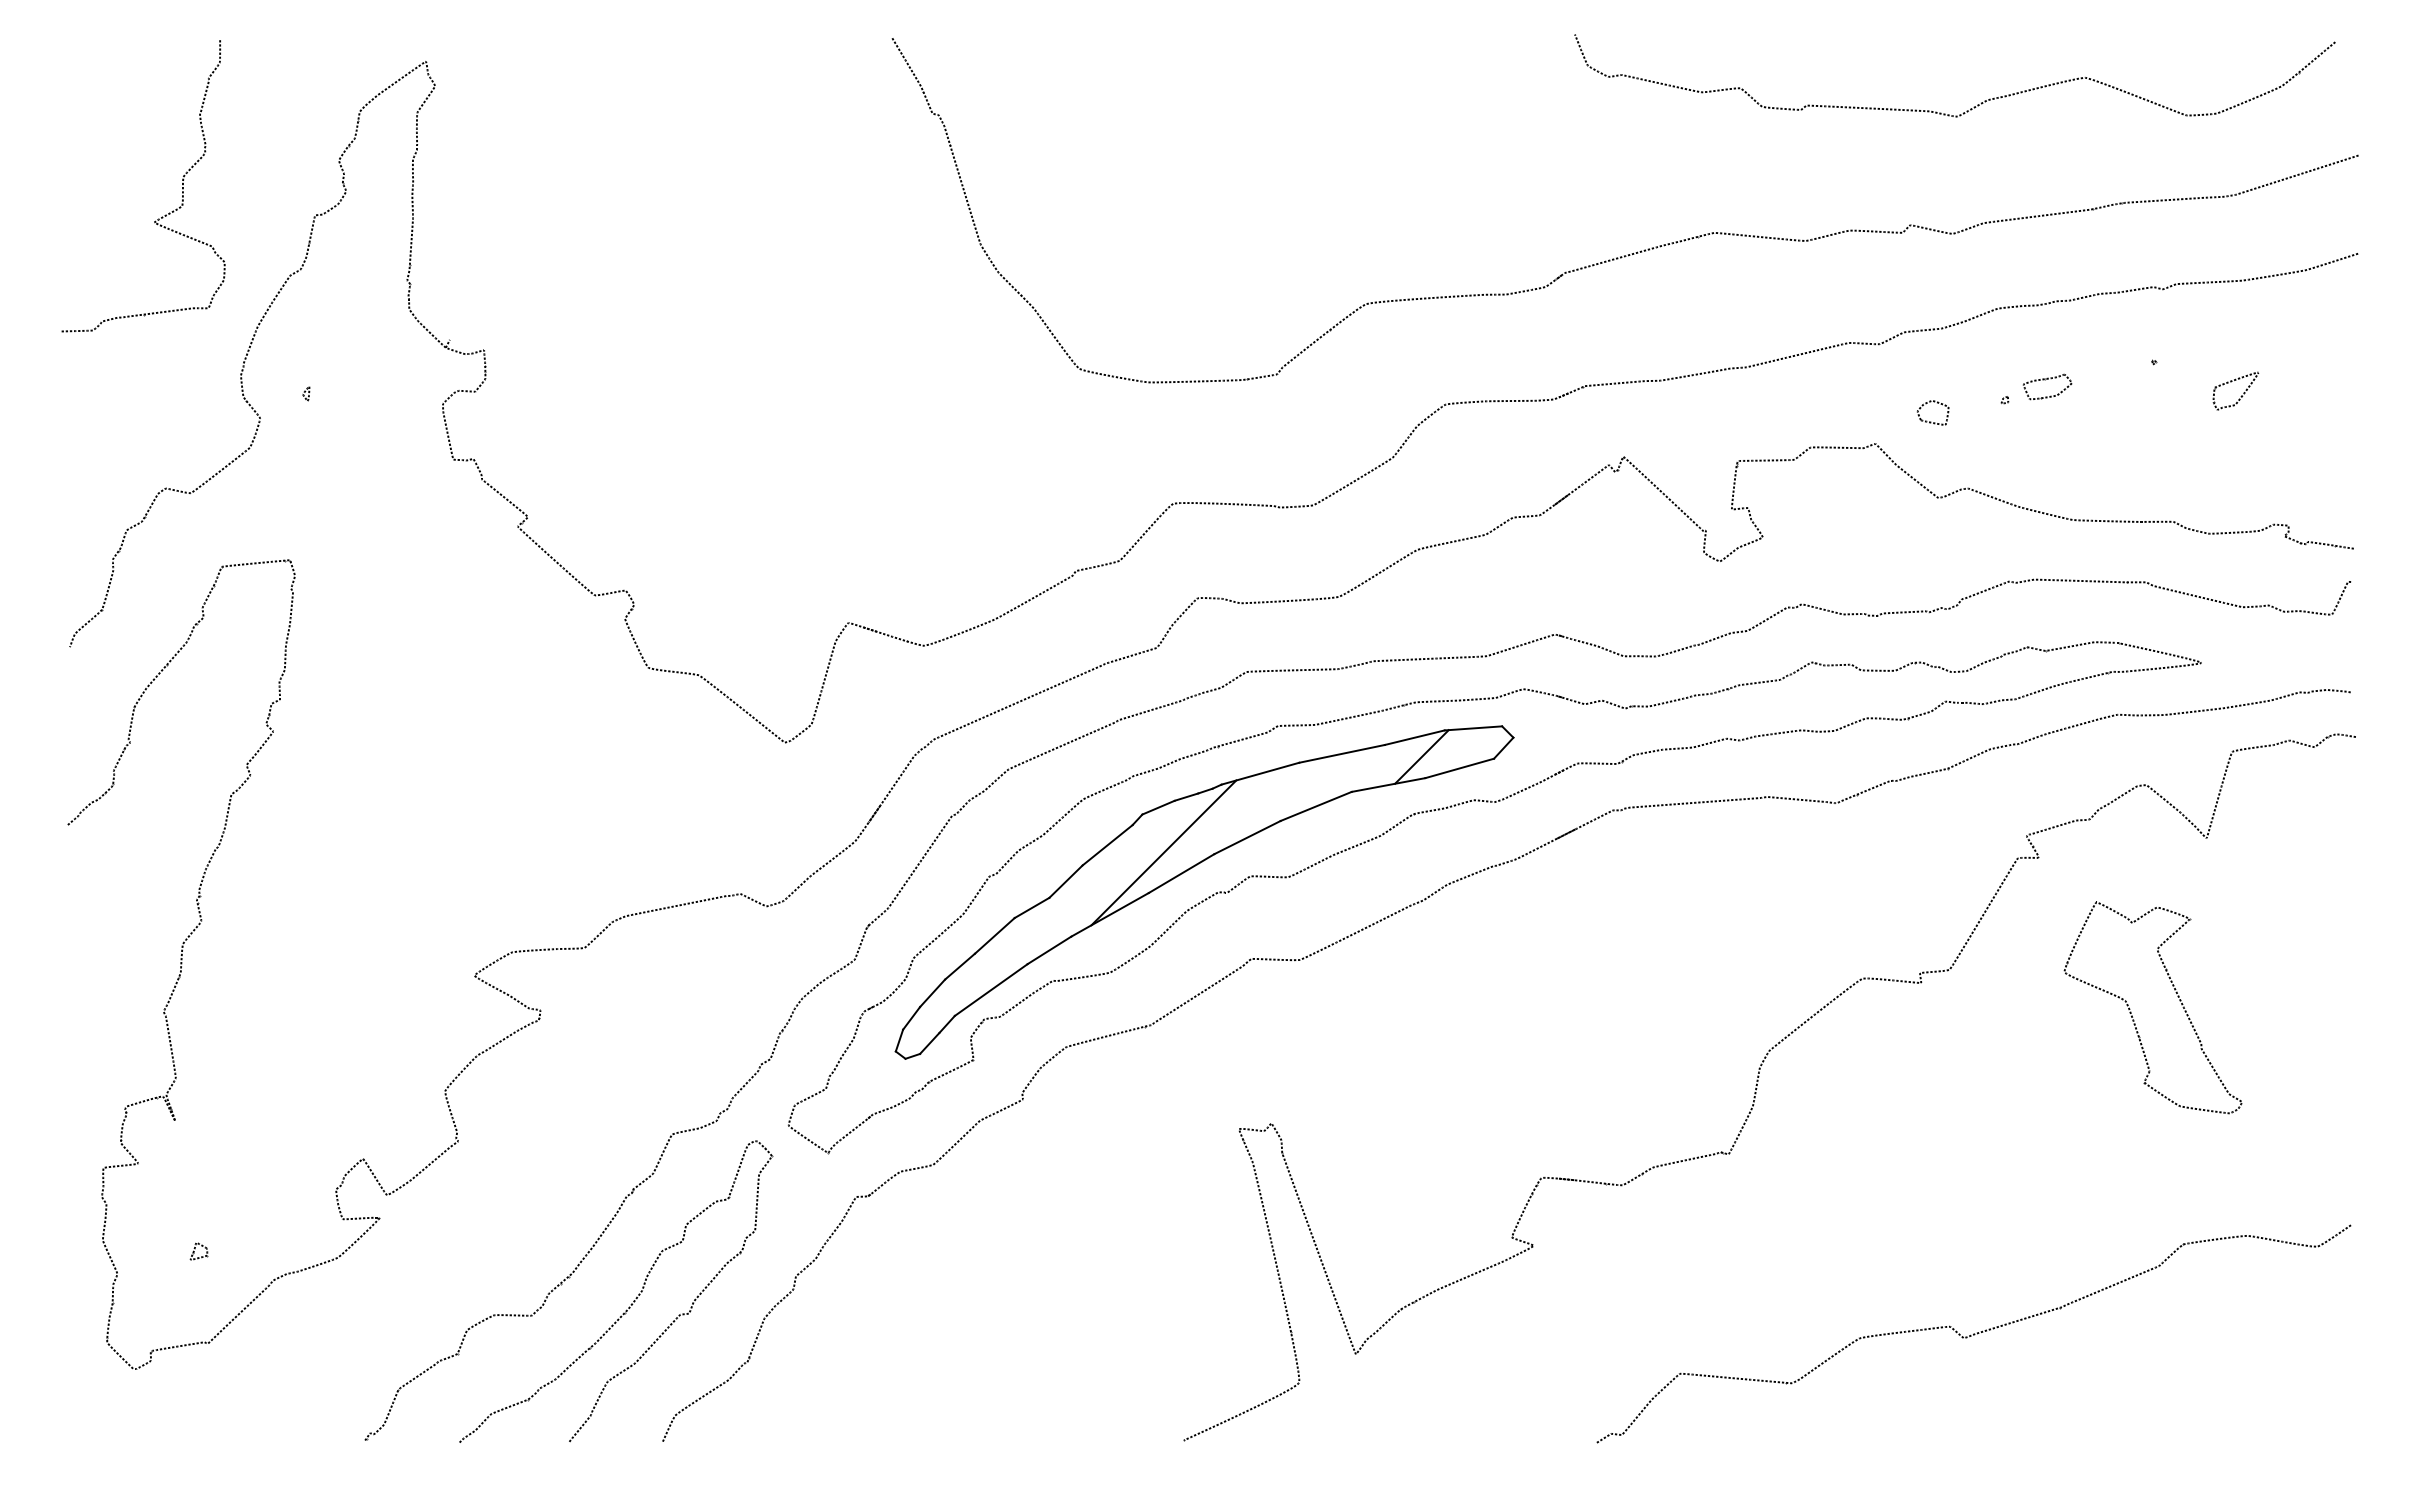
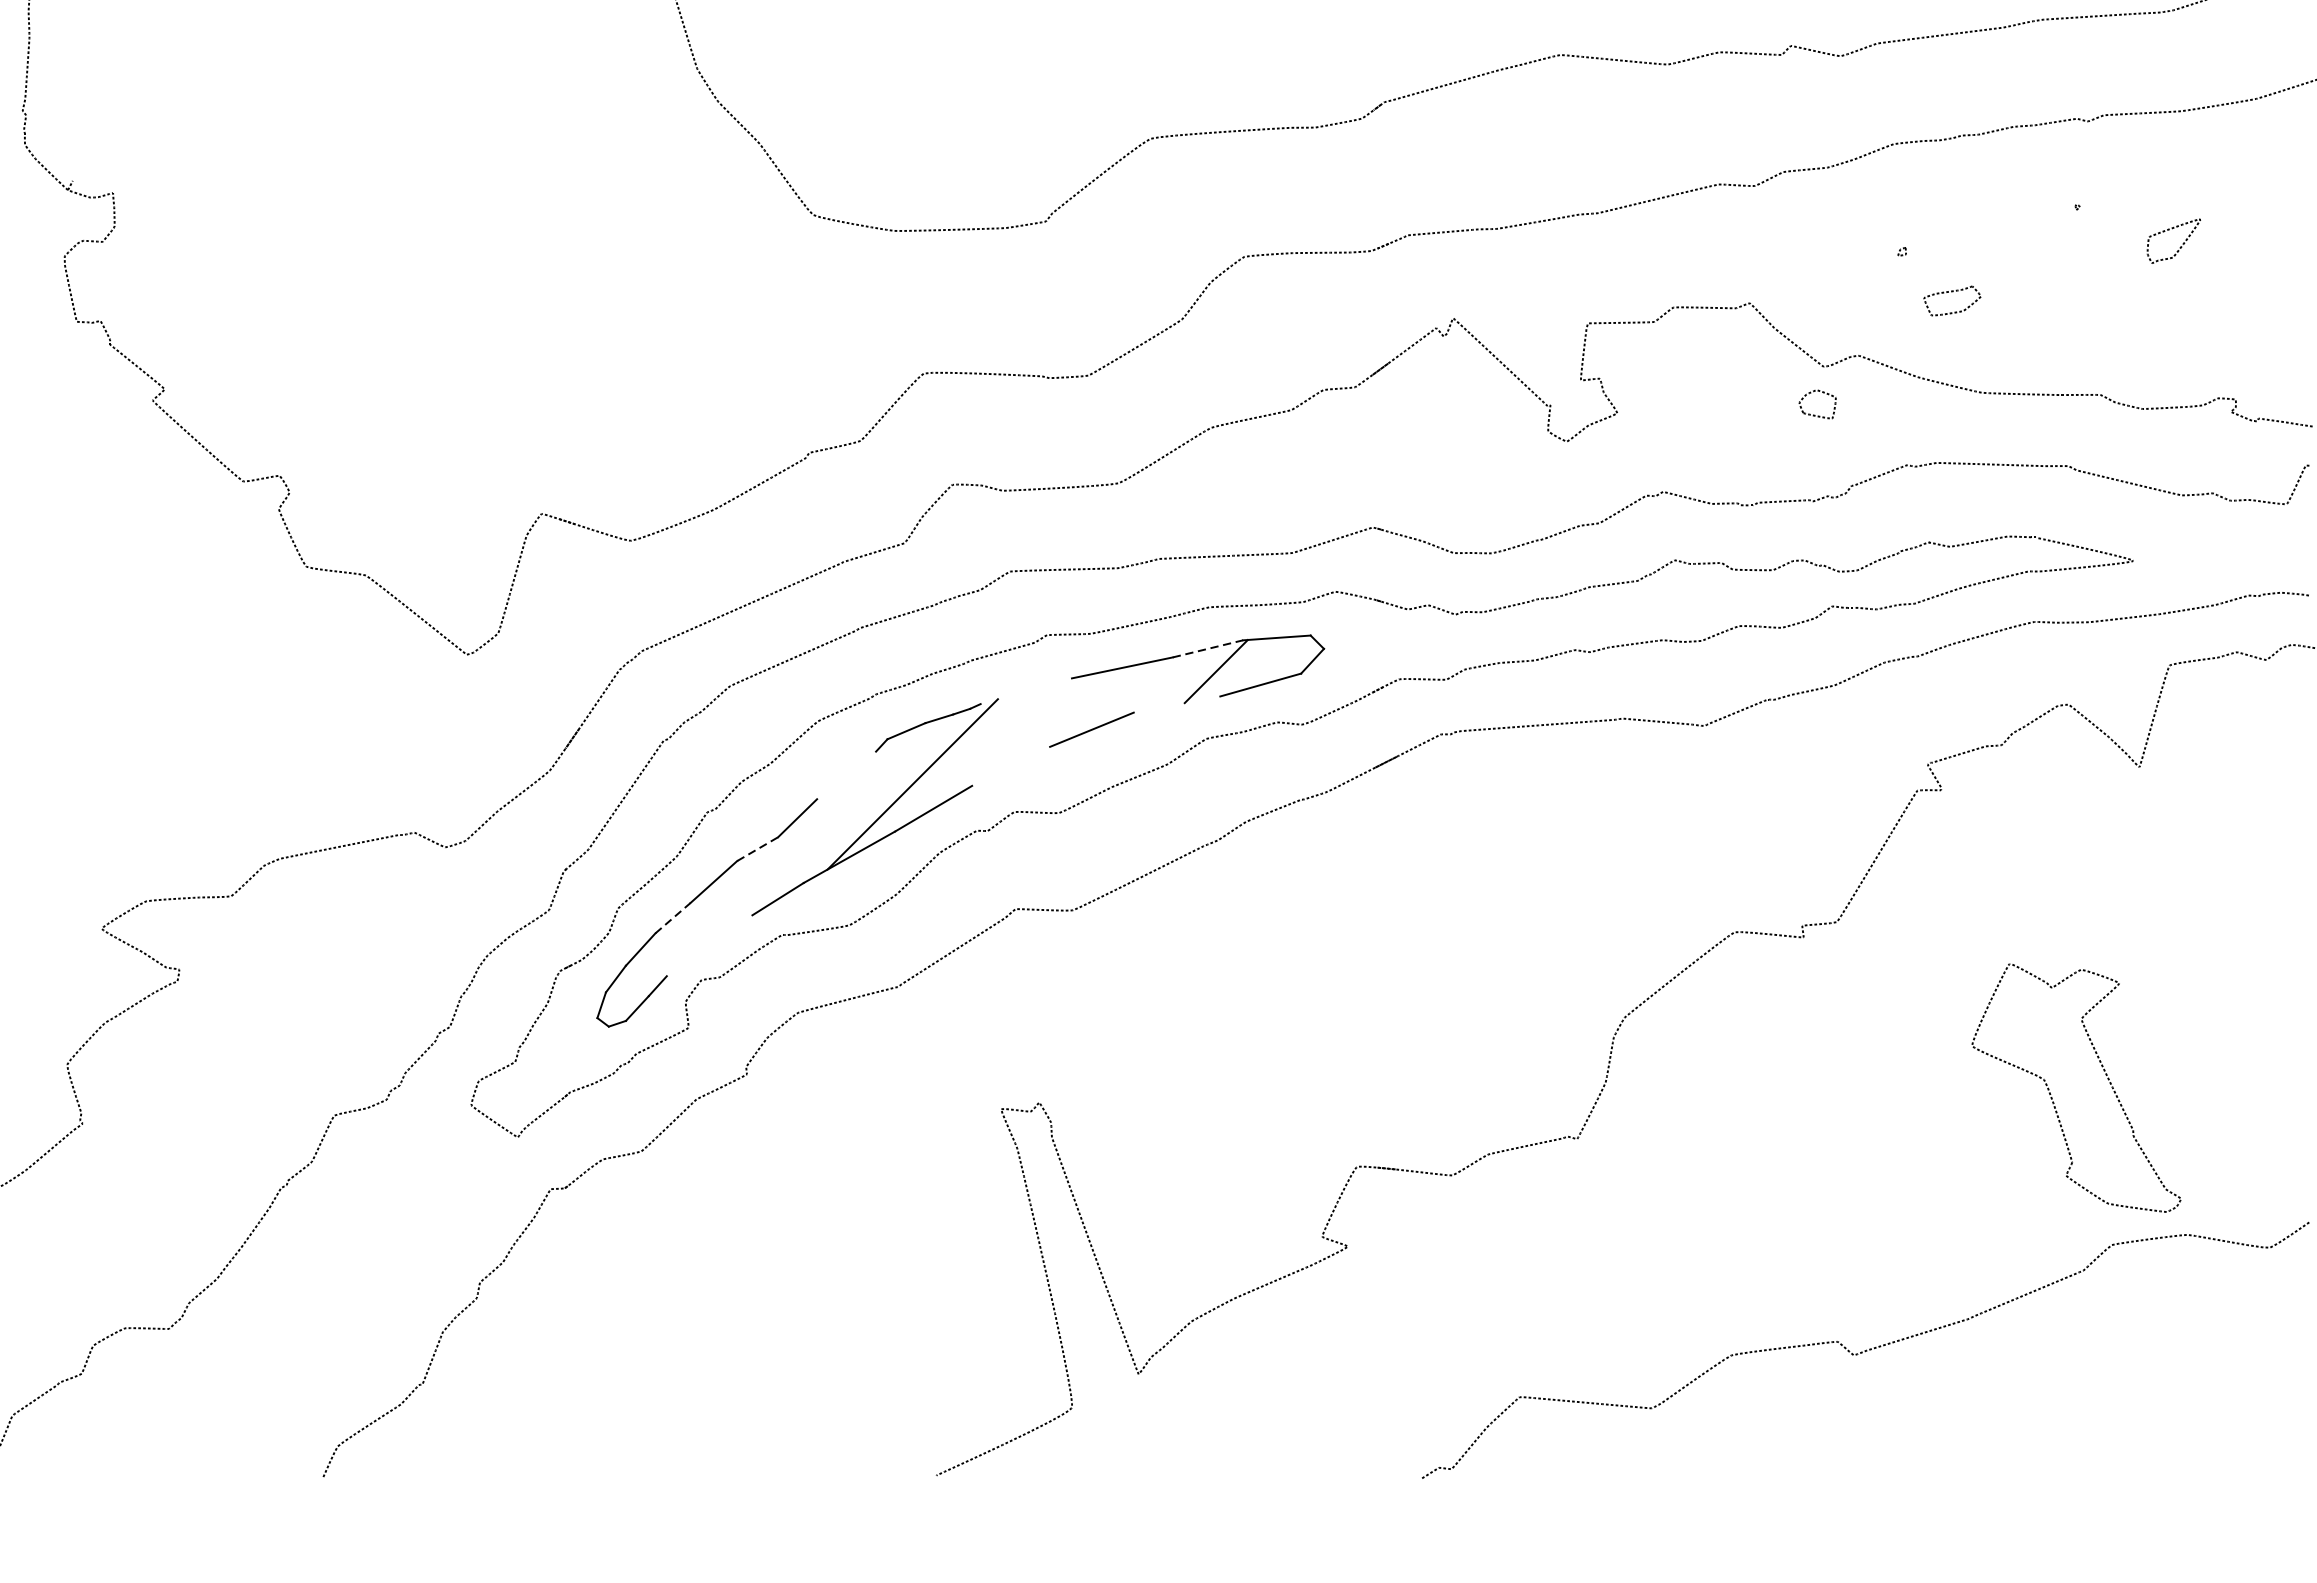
part: (2045, 380) -> (1949, 293), moved
part: (1931, 421) -> (1815, 414), moved
line: (1414, 737) -> (1207, 648), solid -> dashed
line: (1260, 773) -> (1026, 691), removed
line: (1388, 784) -> (1176, 703), removed
line: (1247, 837) -> (1011, 766), removed
line: (1107, 845) -> (846, 775), removed
line: (1032, 907) -> (758, 848), solid -> dashed
line: (960, 966) -> (673, 918), solid -> dashed
line: (990, 989) -> (708, 945), removed
part: (2131, 1011) -> (2051, 1092), moved
curve: (630, 1304) -> (285, 1315), removed

